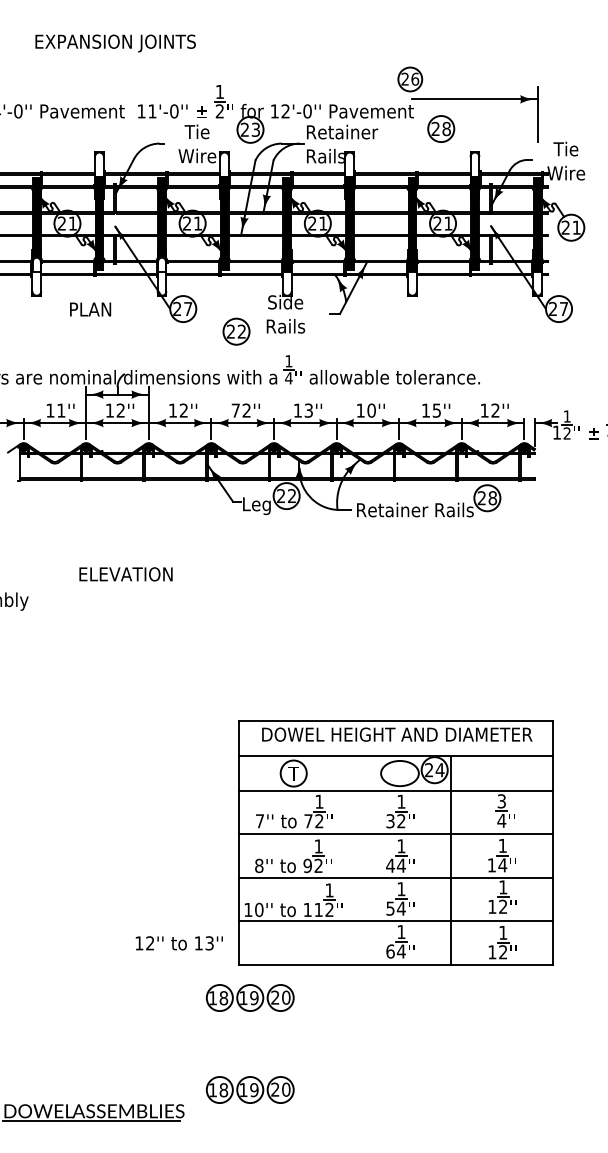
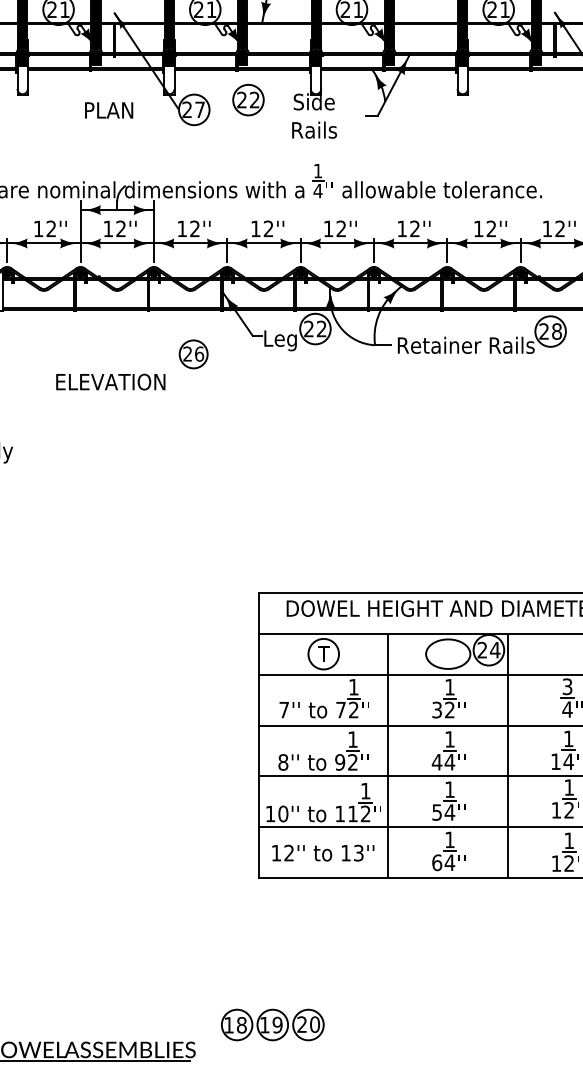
fill: (36, 264) -> (22, 57), added
fill: (161, 264) -> (168, 57), added
text: (90, 309) -> (109, 110), moved
part: (236, 331) -> (248, 99), moved
text: (61, 410) -> (51, 228), 11'' -> 12''
text: (235, 410) -> (255, 228), 72'' -> 12''
text: (308, 410) -> (341, 228), 13'' -> 12''
text: (371, 410) -> (414, 228), 10'' -> 12''
text: (436, 410) -> (491, 228), 15'' -> 12''
part: (182, 517) -> (193, 354), added
text: (125, 574) -> (110, 382), moved
line: (348, 860) -> (387, 756), added
text: (178, 943) -> (322, 853), moved
part: (249, 997) -> (271, 916), removed

